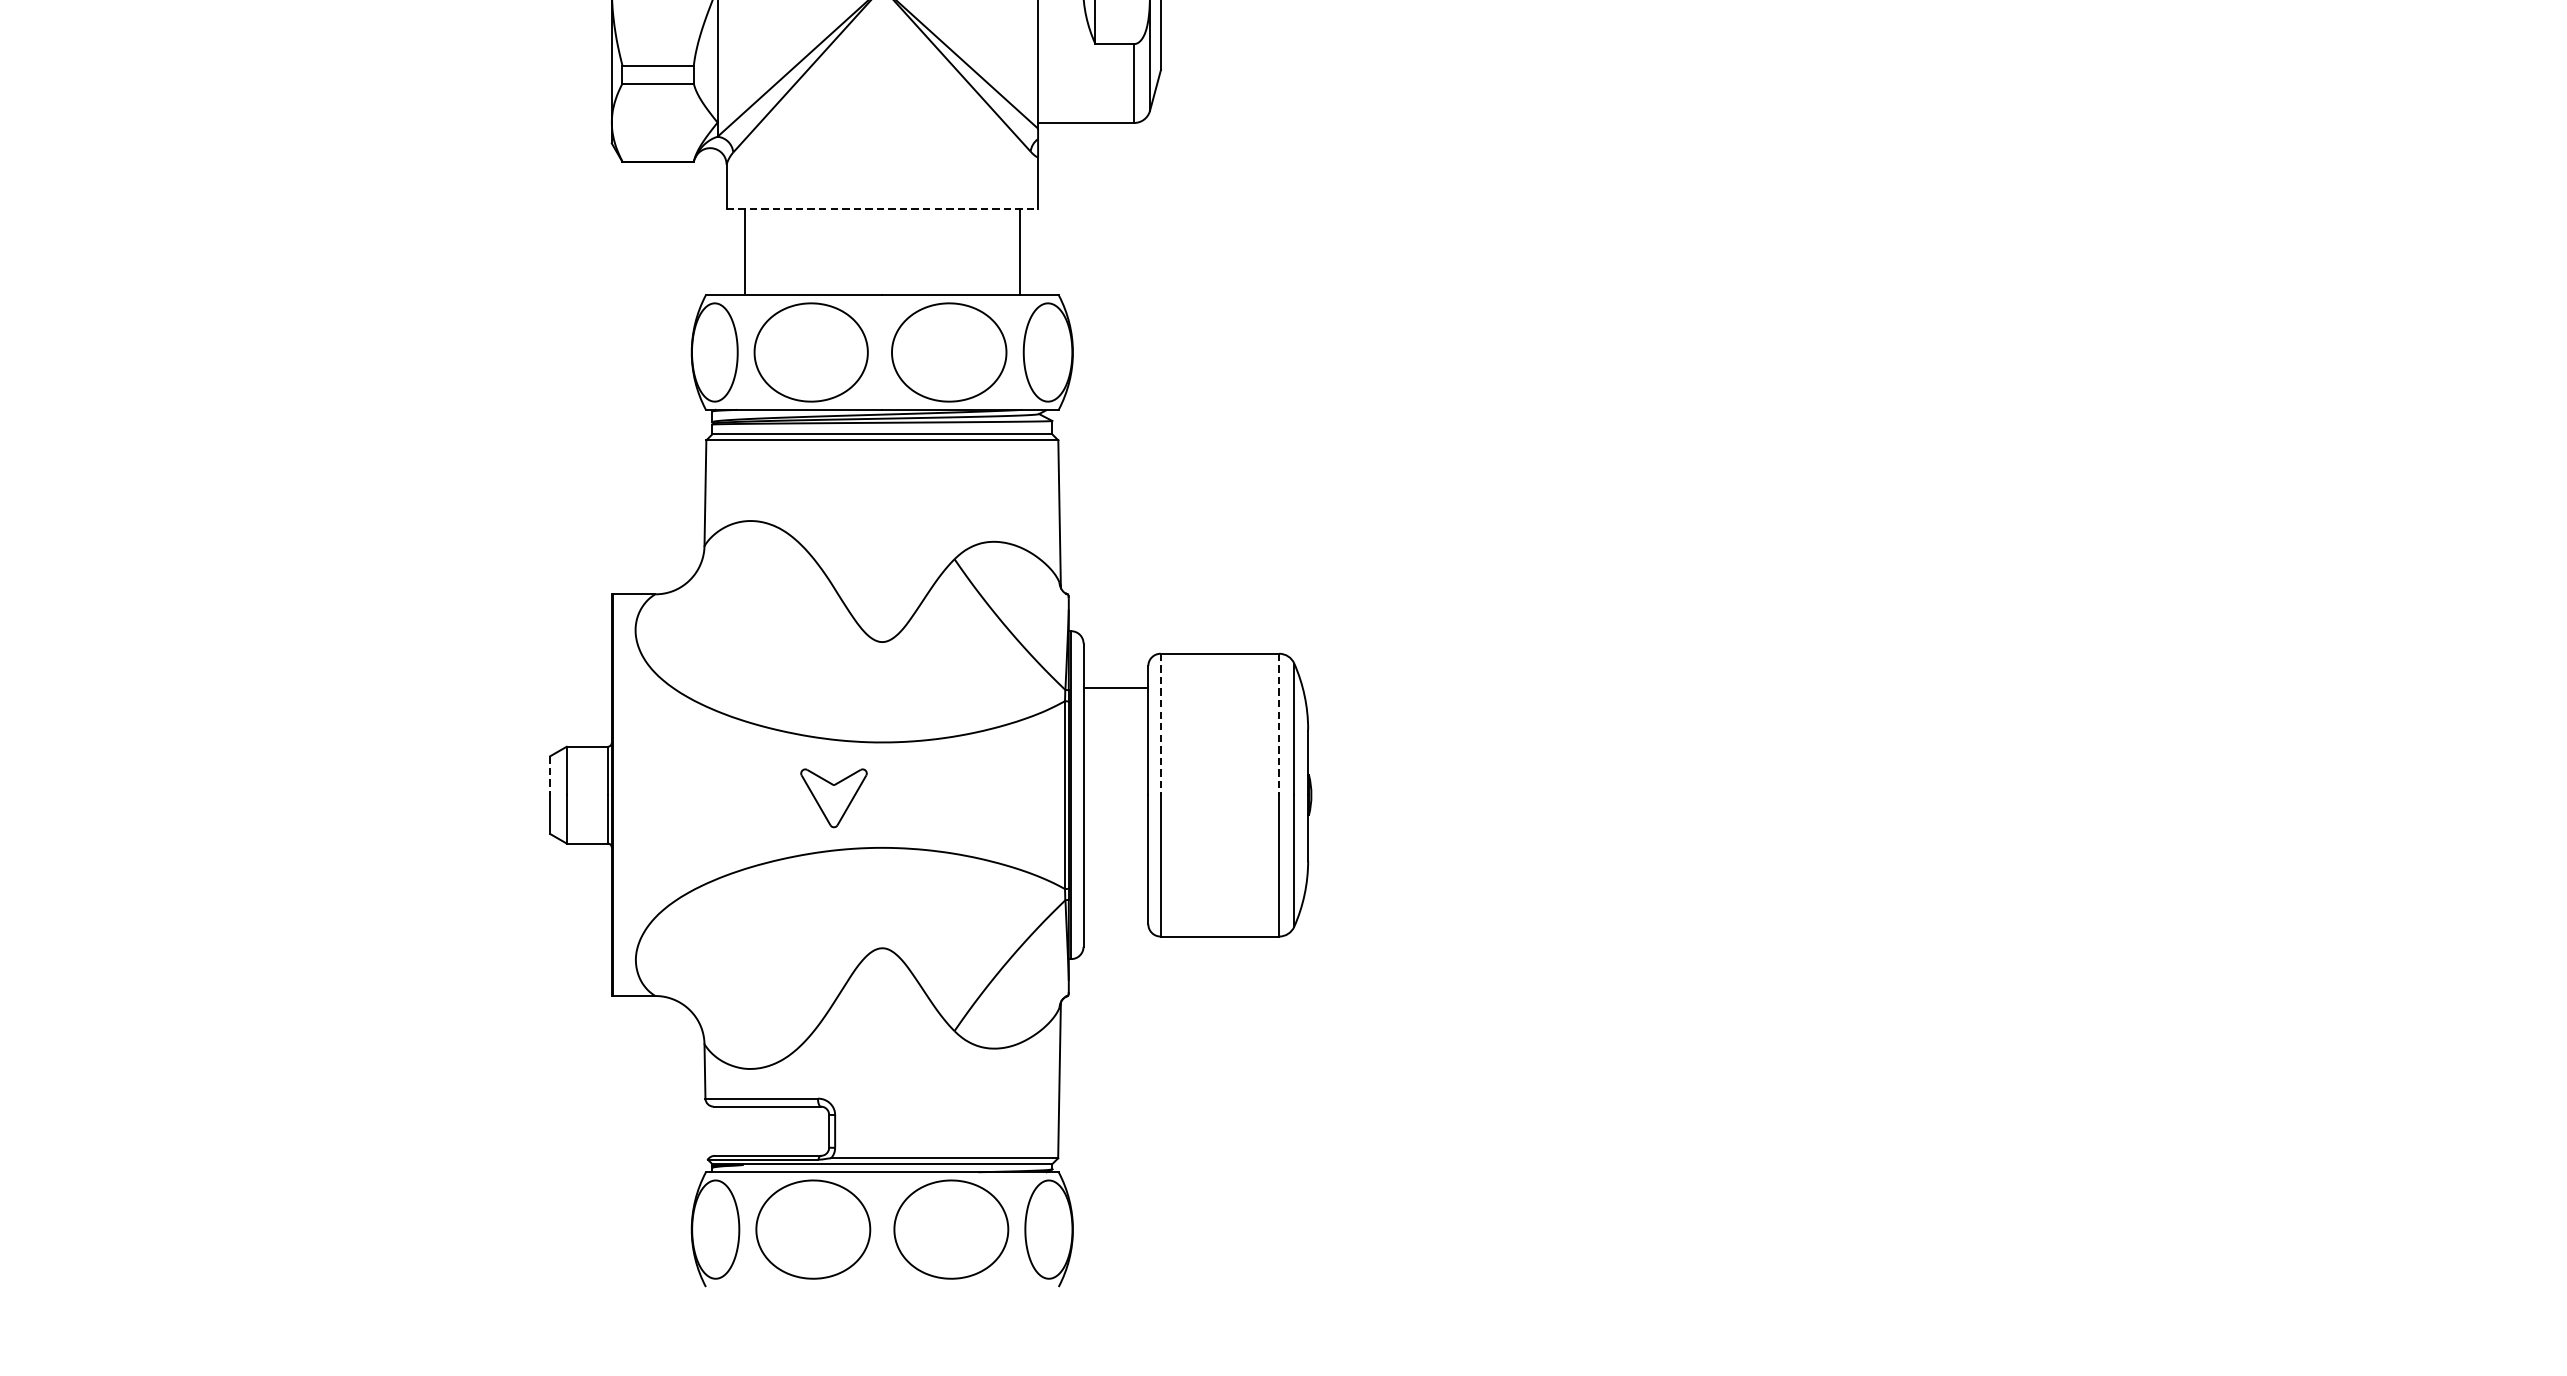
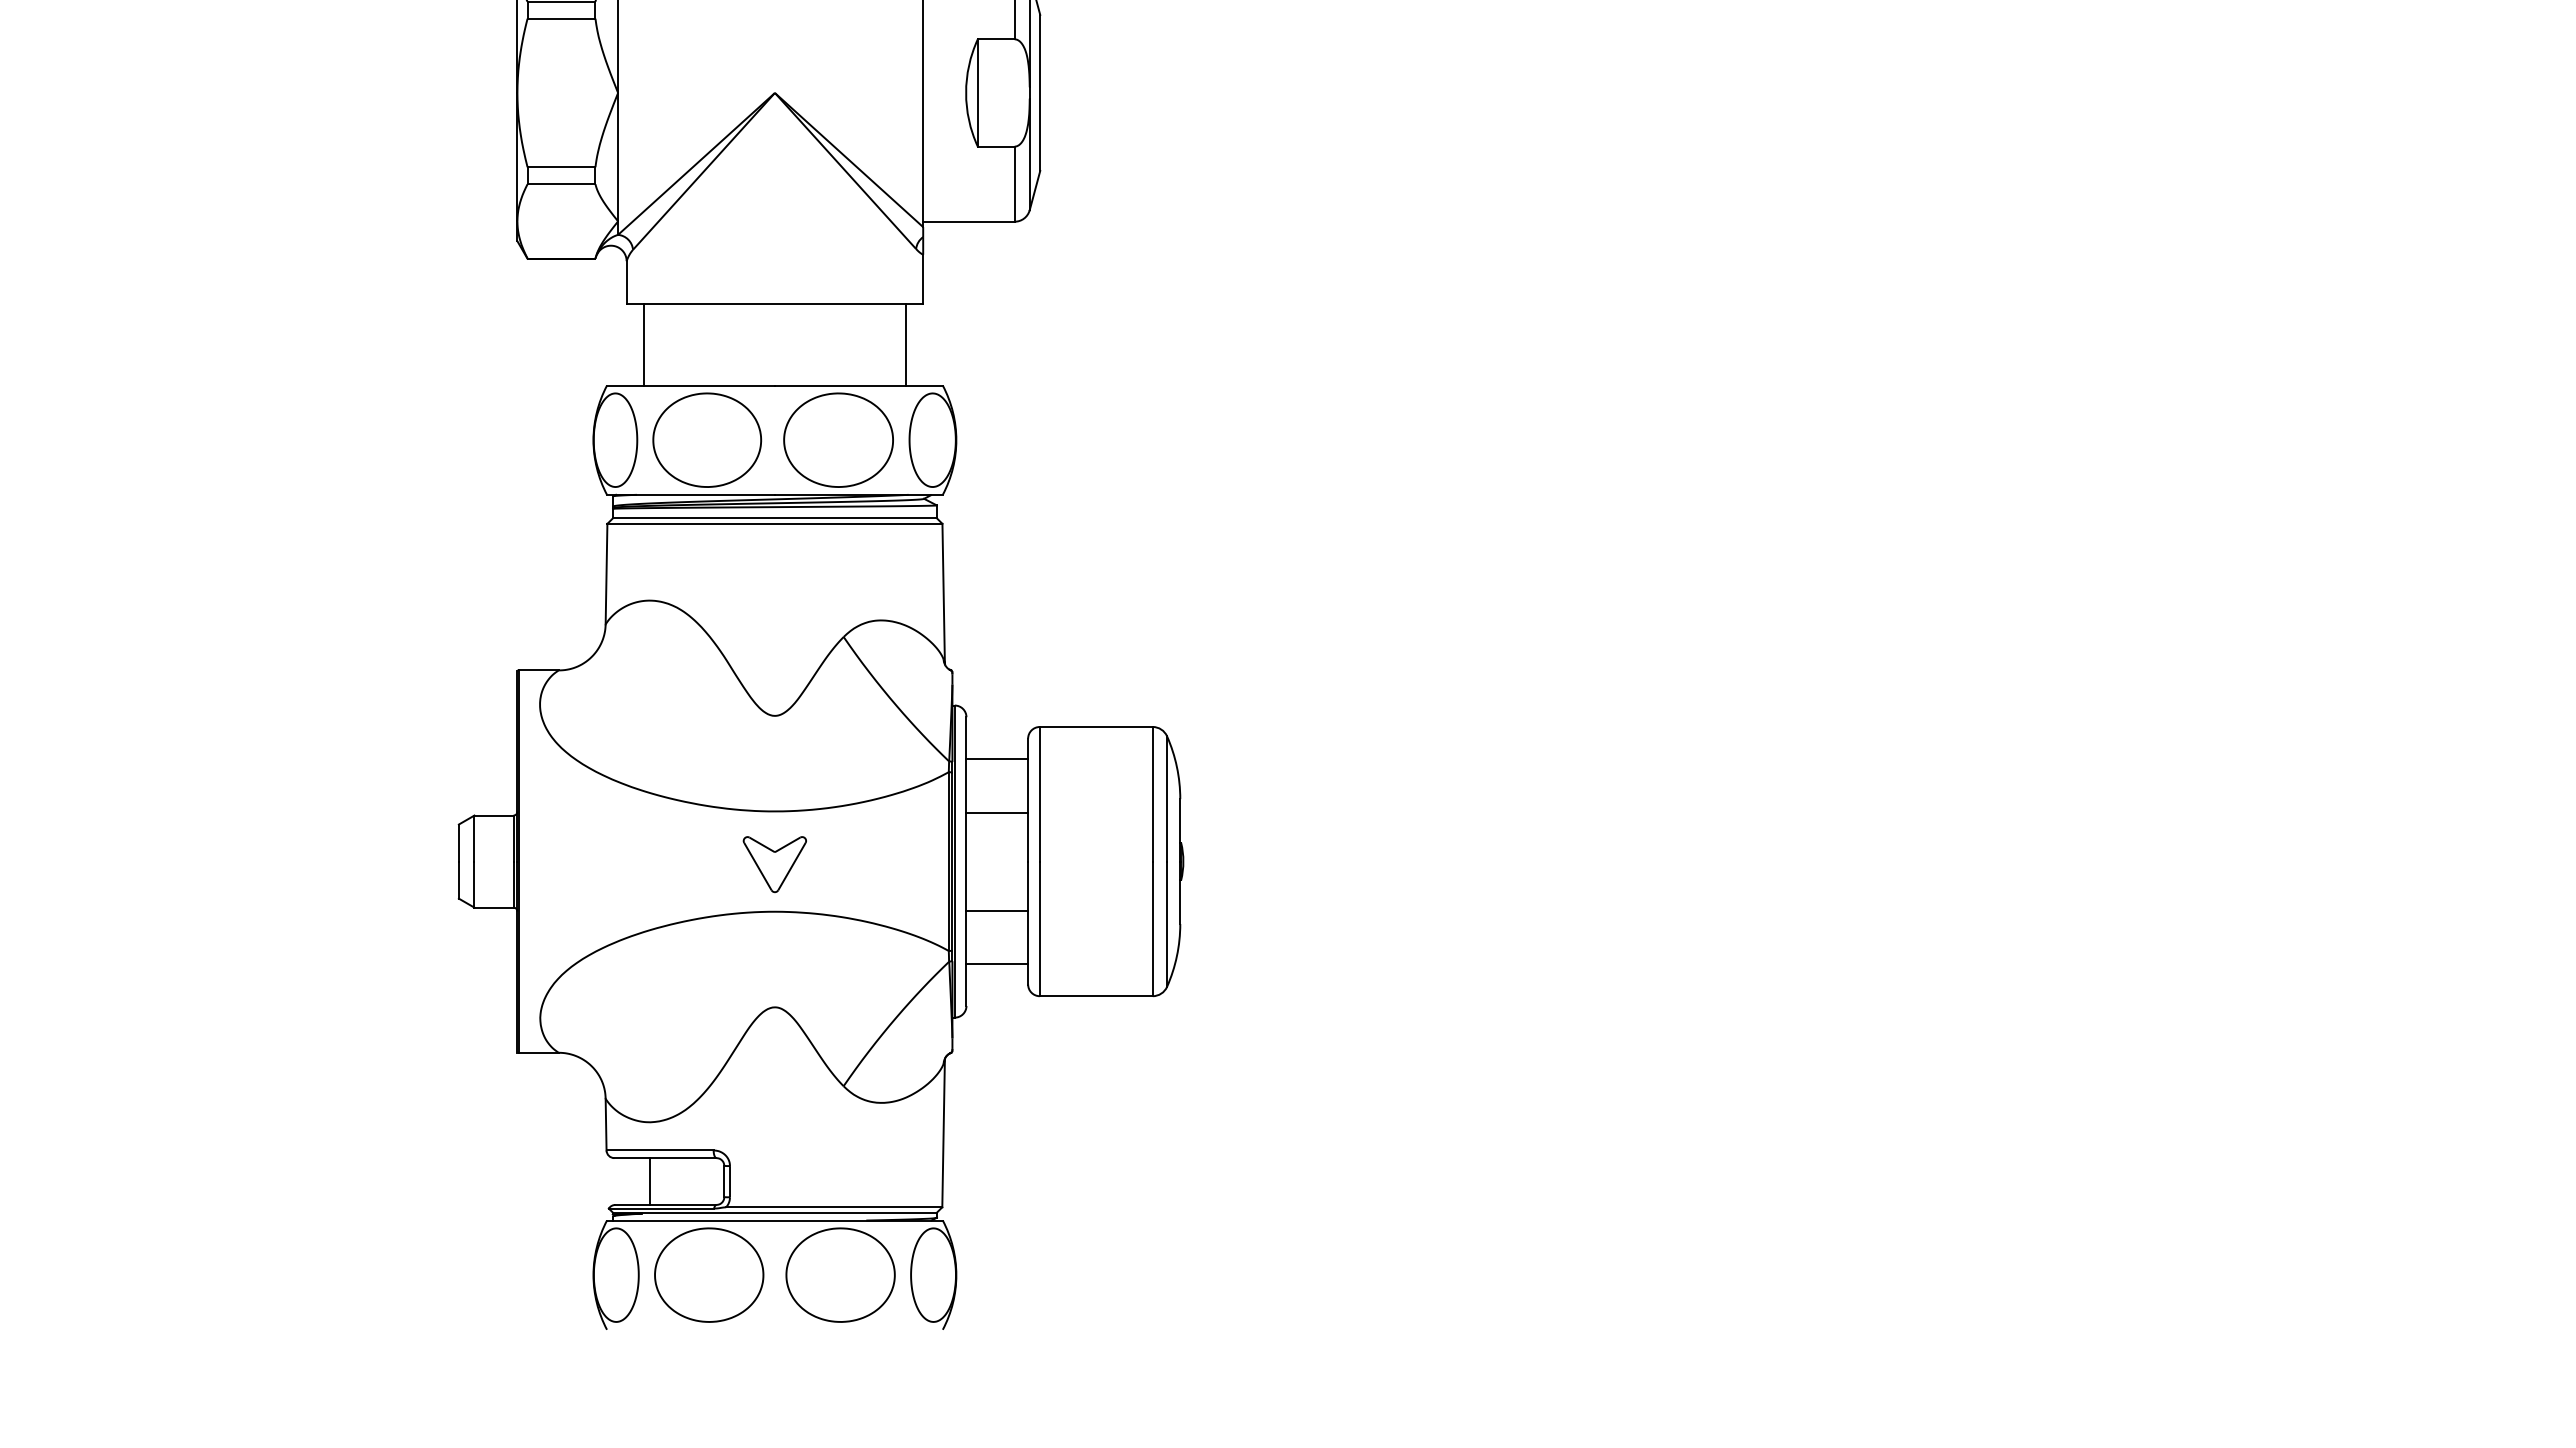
line: (882, 208) -> (775, 303), dashed -> solid
line: (1160, 724) -> (1039, 794), dashed -> solid
line: (1278, 724) -> (1152, 794), dashed -> solid
line: (1116, 743) -> (997, 812), added
line: (549, 776) -> (458, 843), dashed -> solid
part: (833, 798) -> (774, 864), moved
line: (1116, 846) -> (997, 910), added
line: (1116, 902) -> (997, 963), added
line: (751, 1131) -> (650, 1181), added

